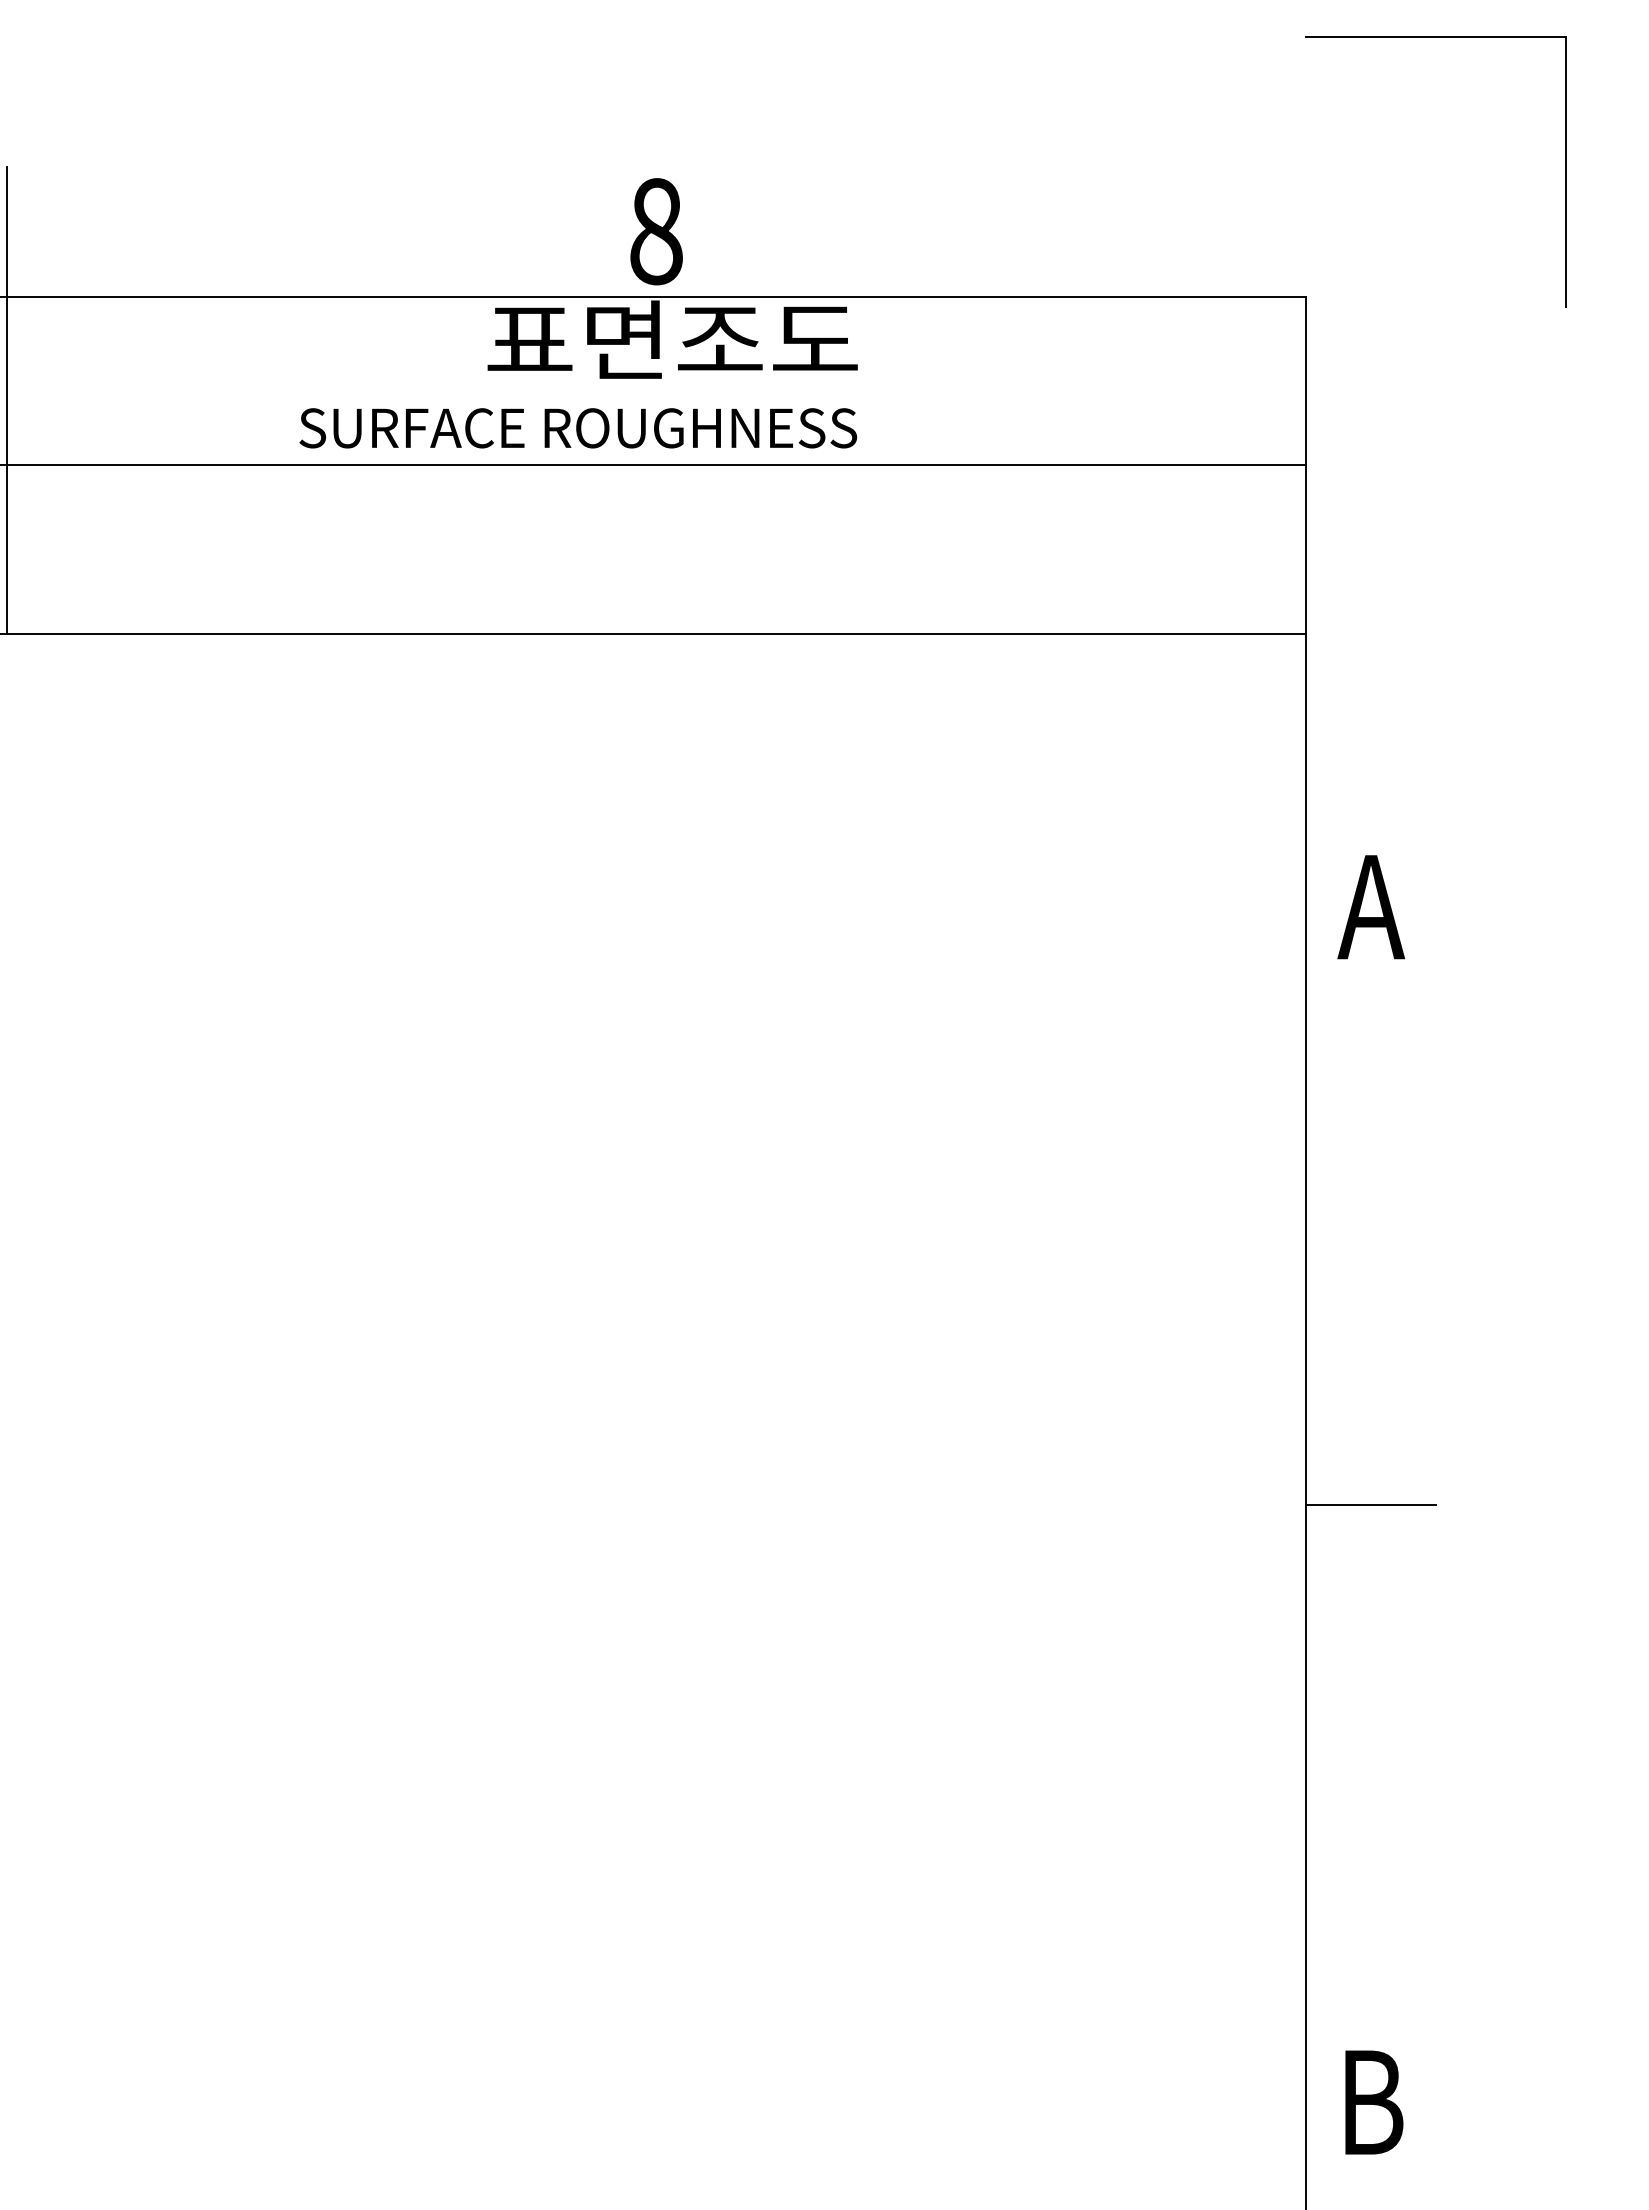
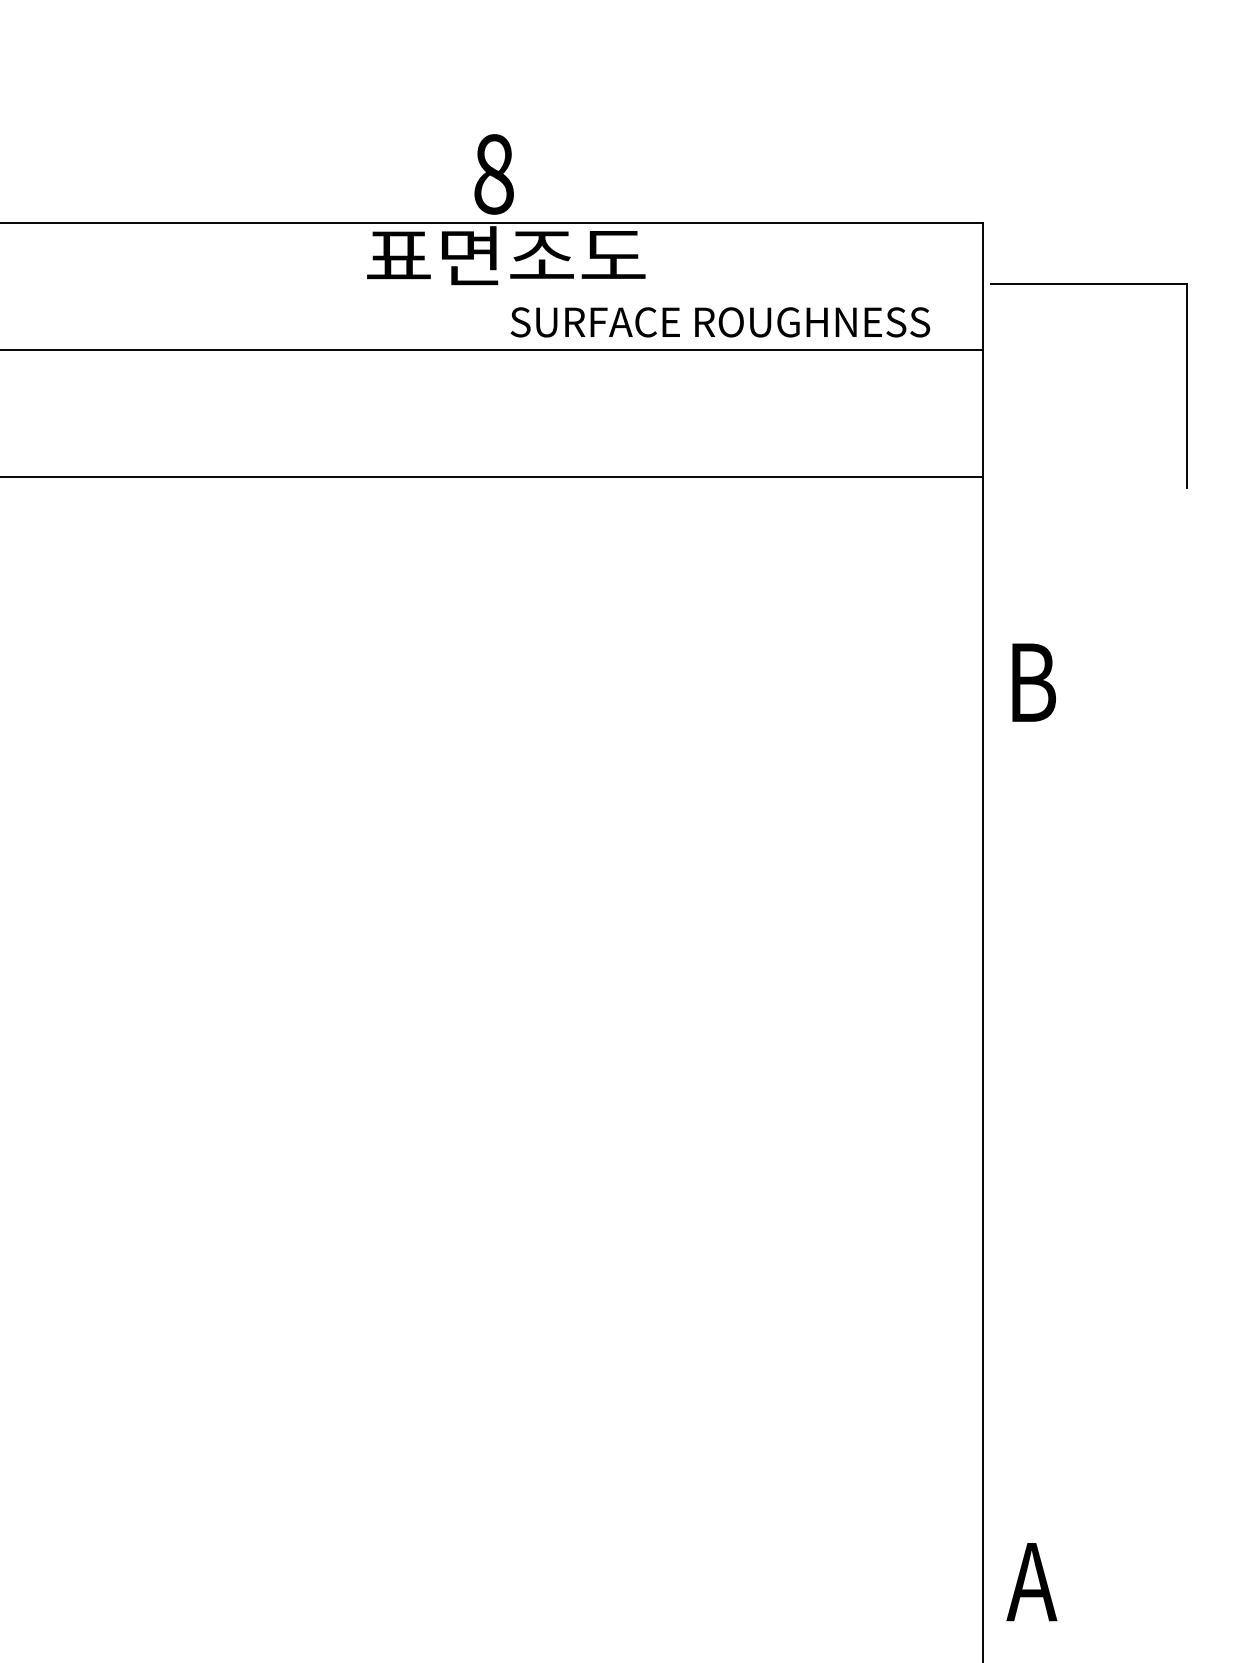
part: (1565, 171) -> (1186, 385), moved
line: (7, 400) -> (5, 301), removed
text: (578, 428) -> (720, 322), moved
text: (1371, 907) -> (1032, 682), A -> B
line: (1371, 1504) -> (1032, 1132), removed
text: (1371, 2102) -> (1032, 1582), B -> A

